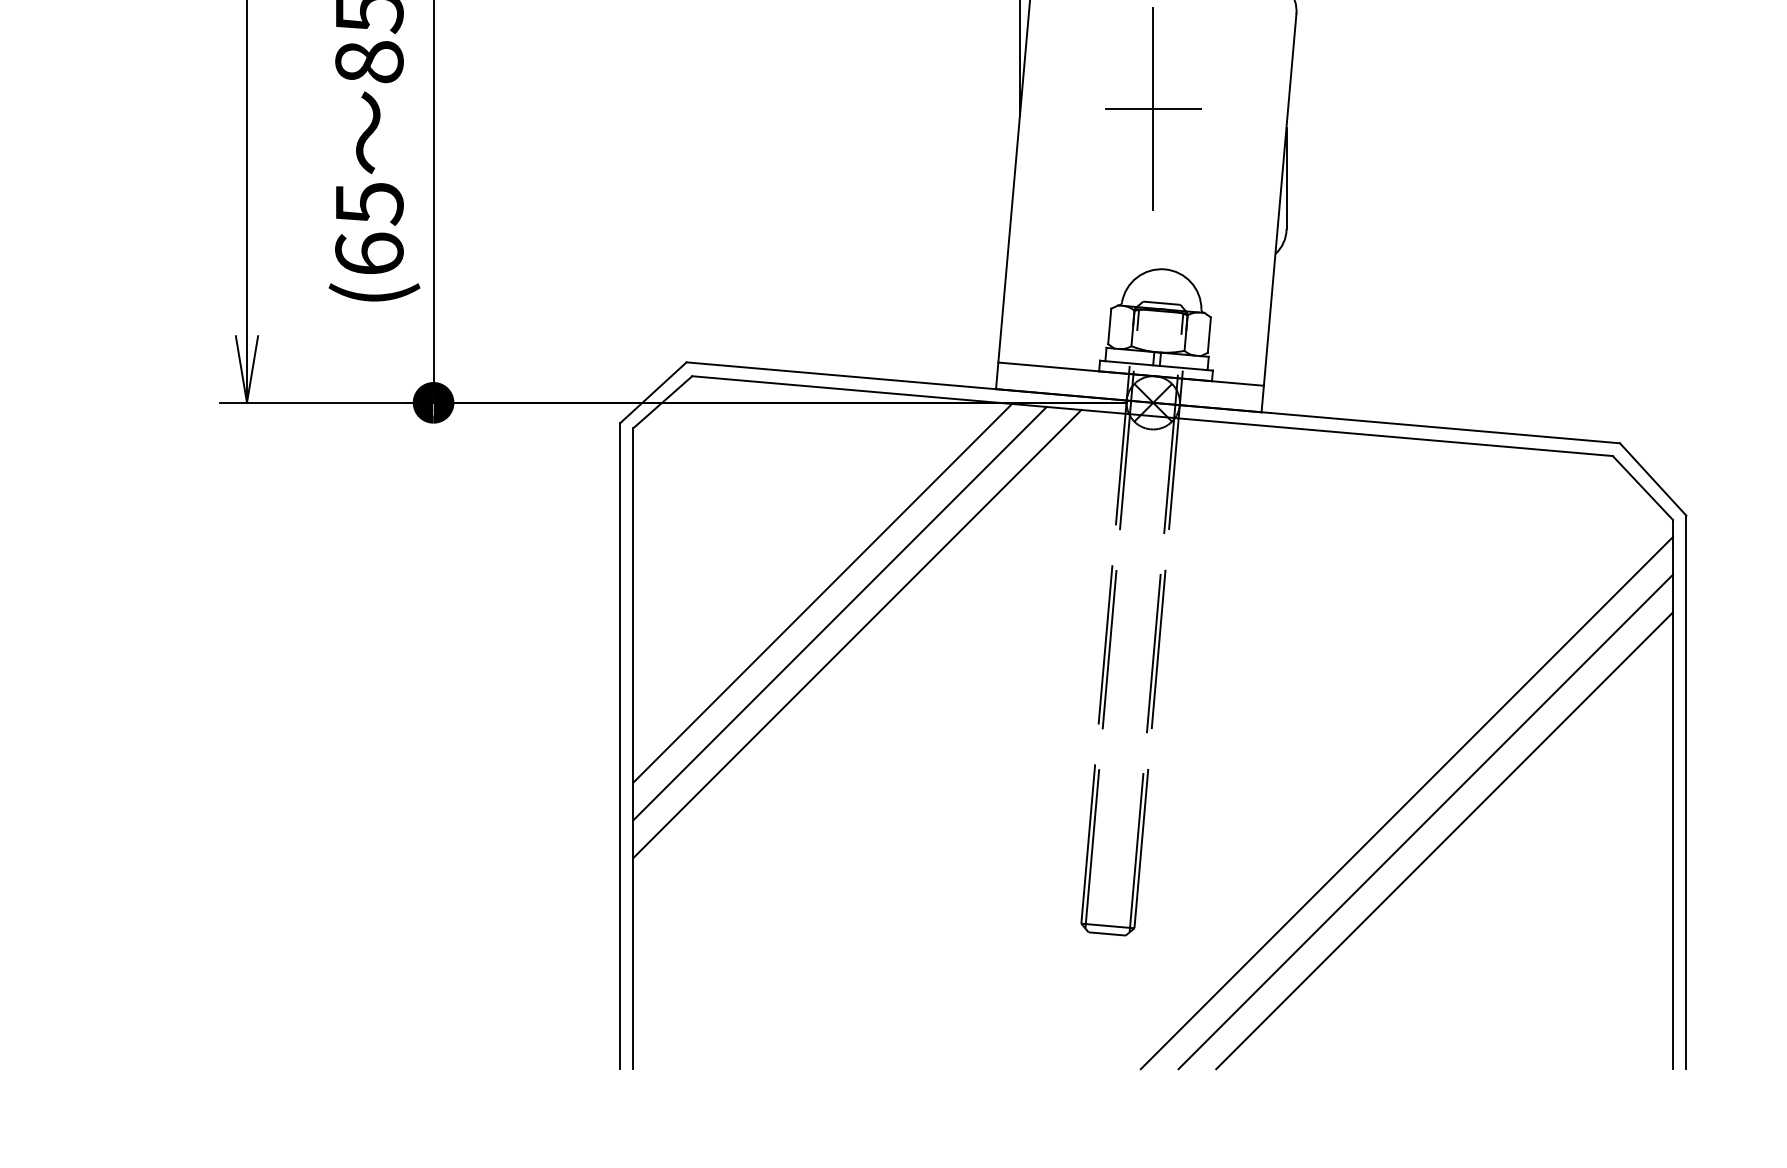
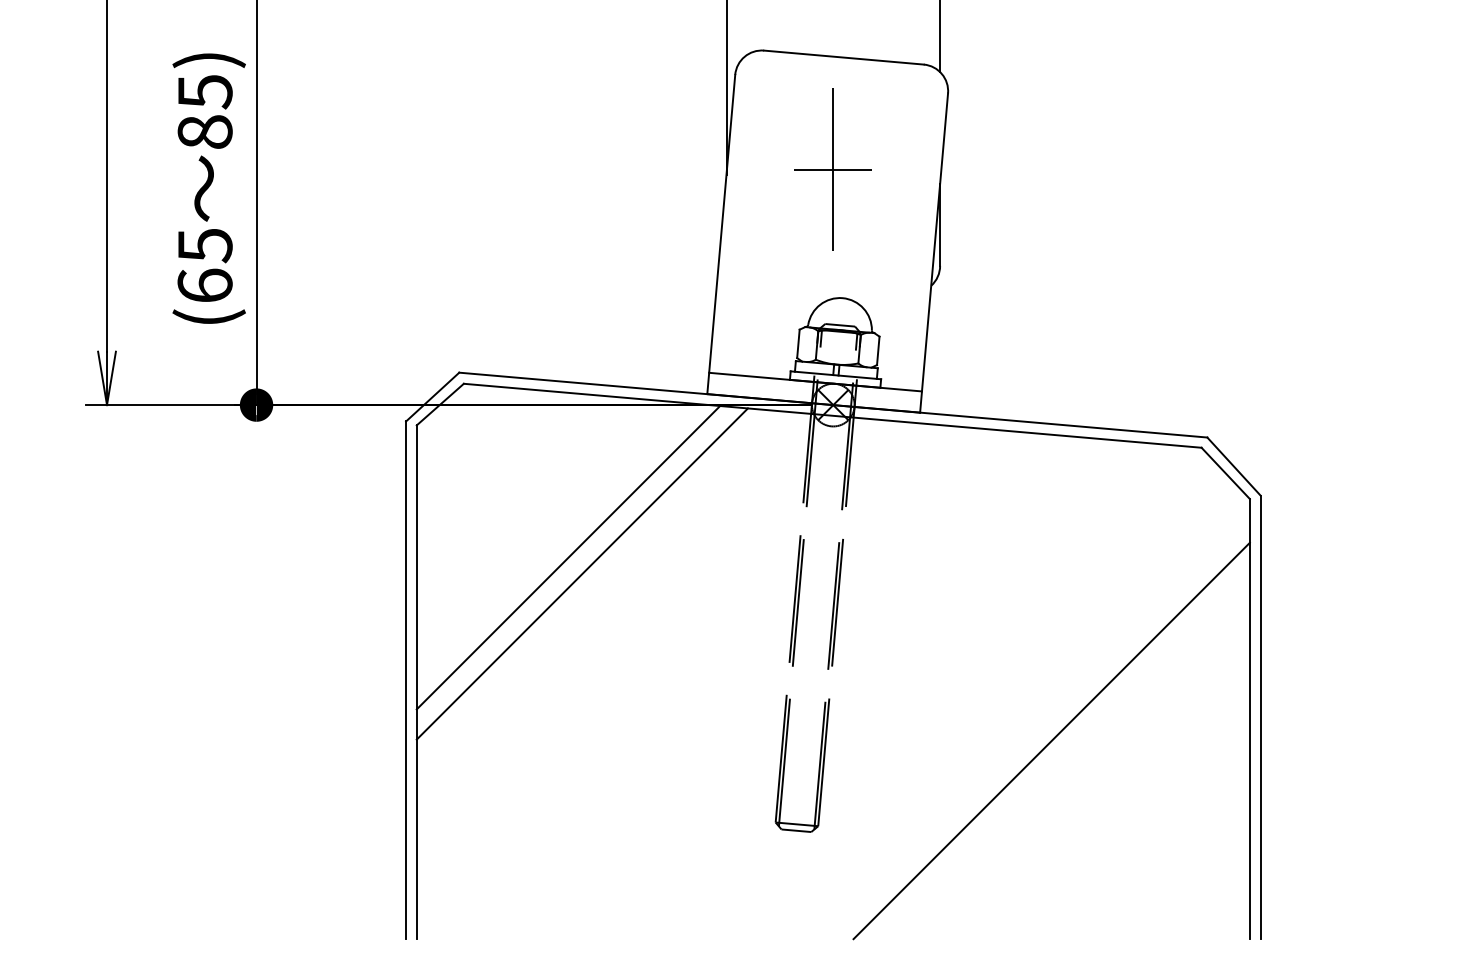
line: (856, 632) -> (595, 589), removed
line: (1406, 802) -> (1036, 725), removed
line: (1444, 841) -> (1066, 756), removed

